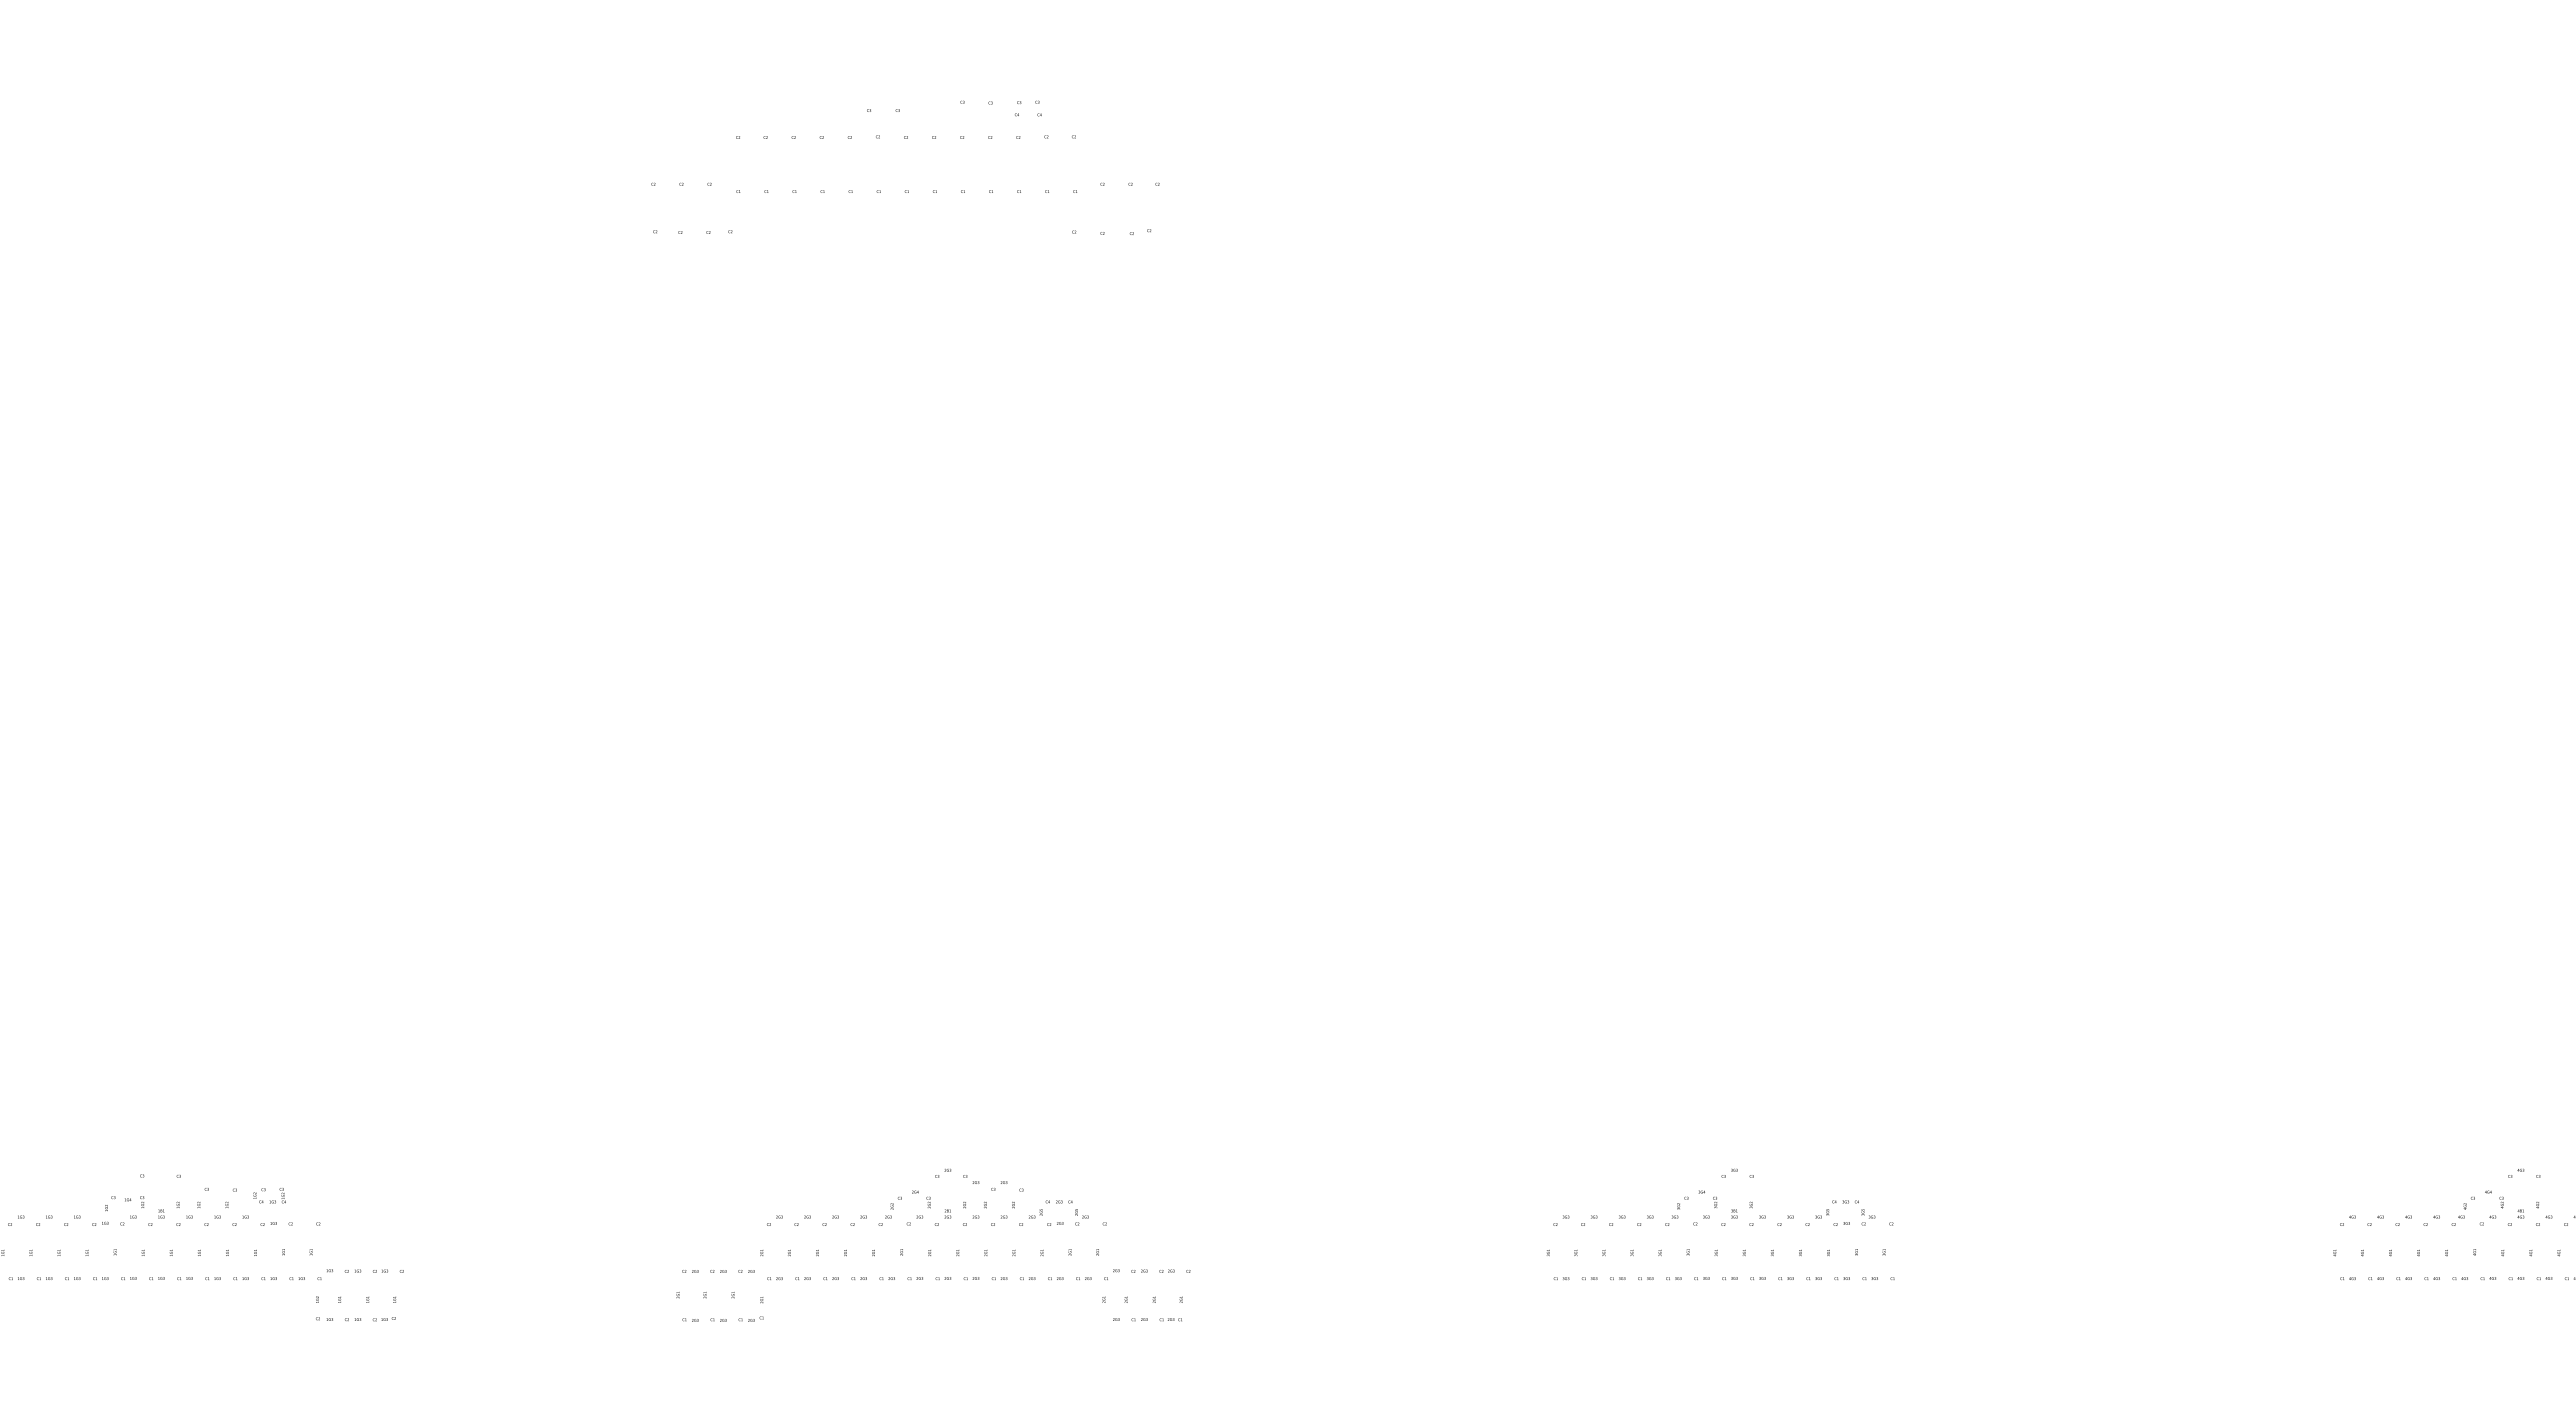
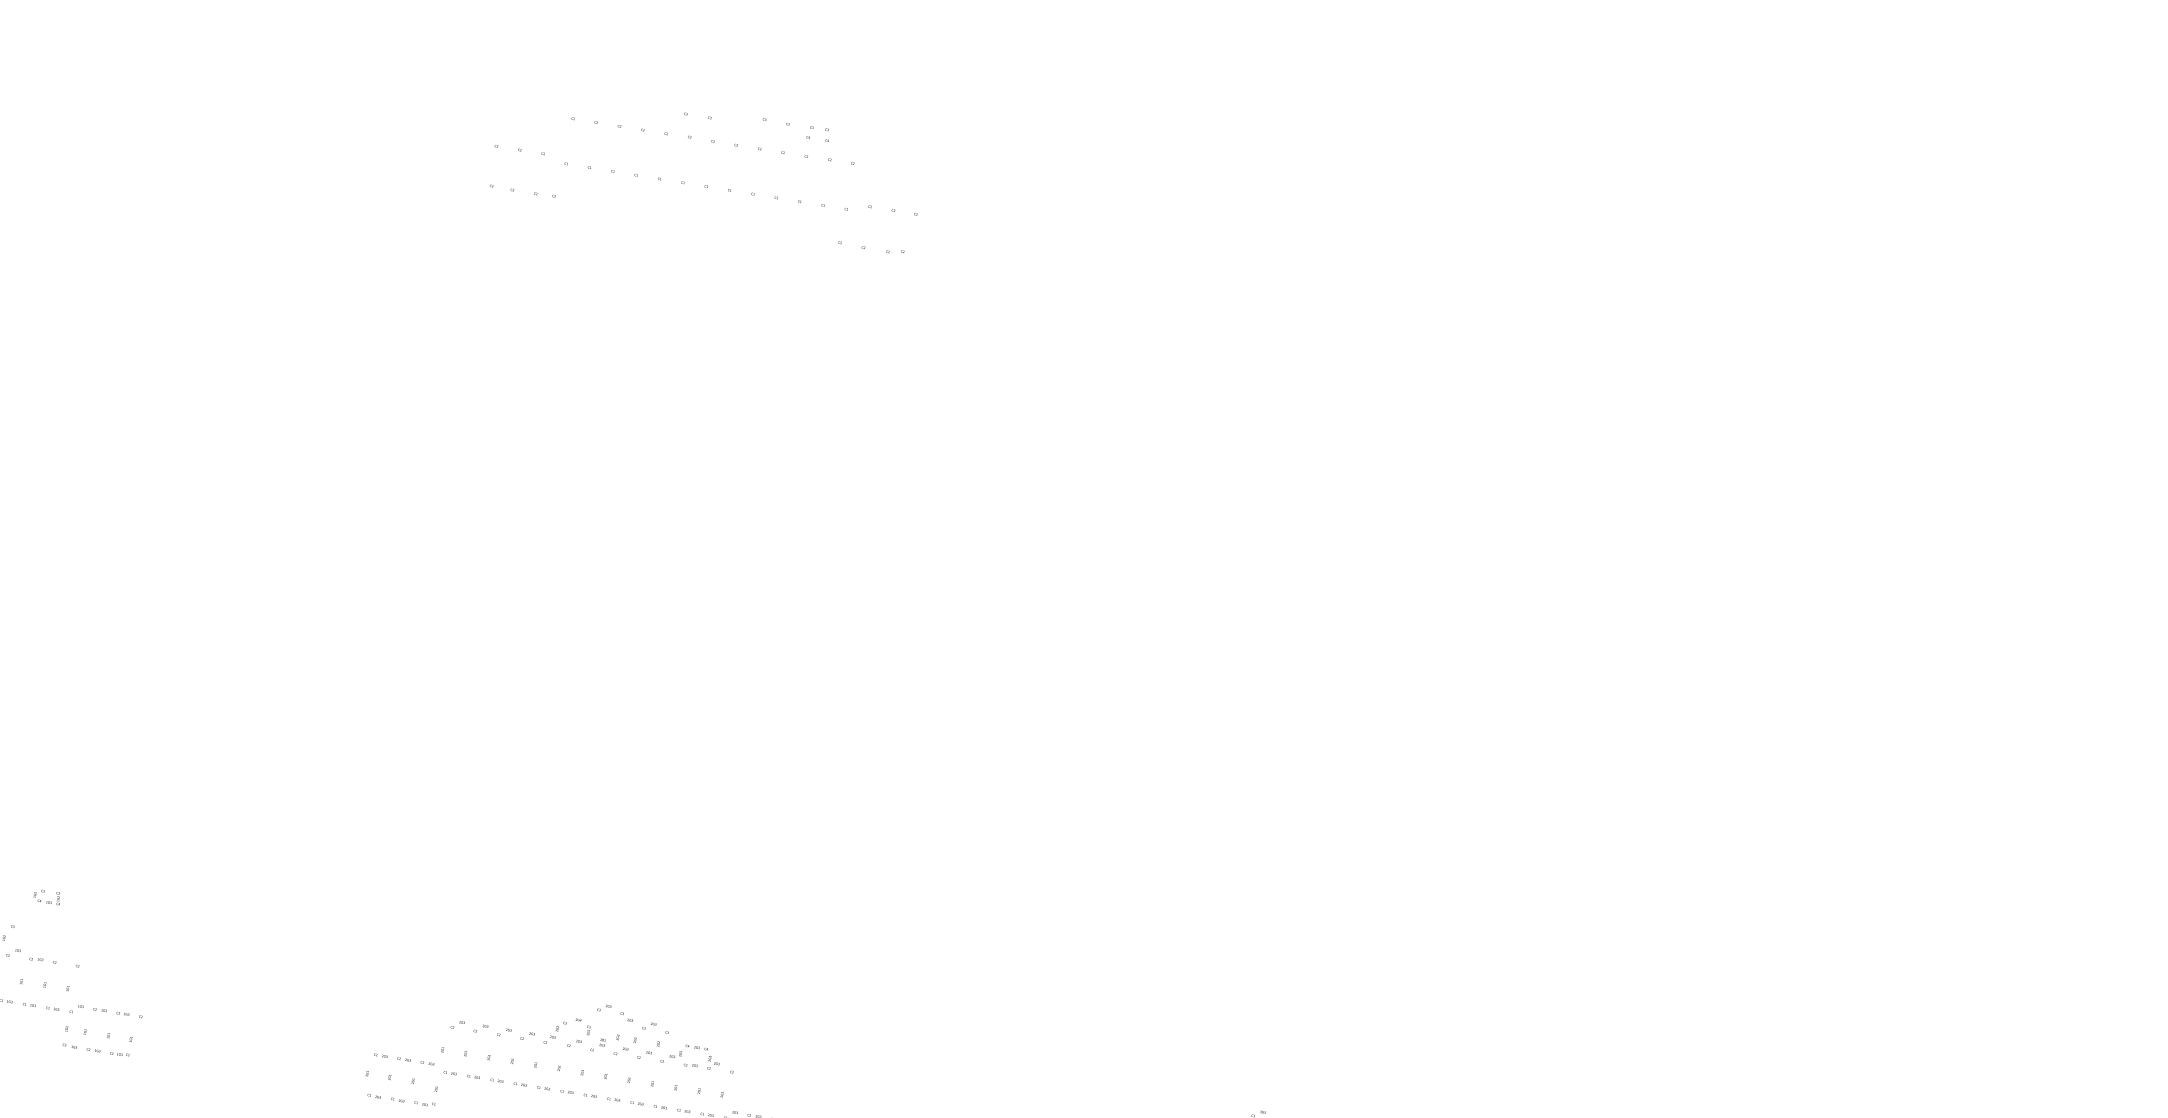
text: (269, 1195) -> (47, 896), moved

